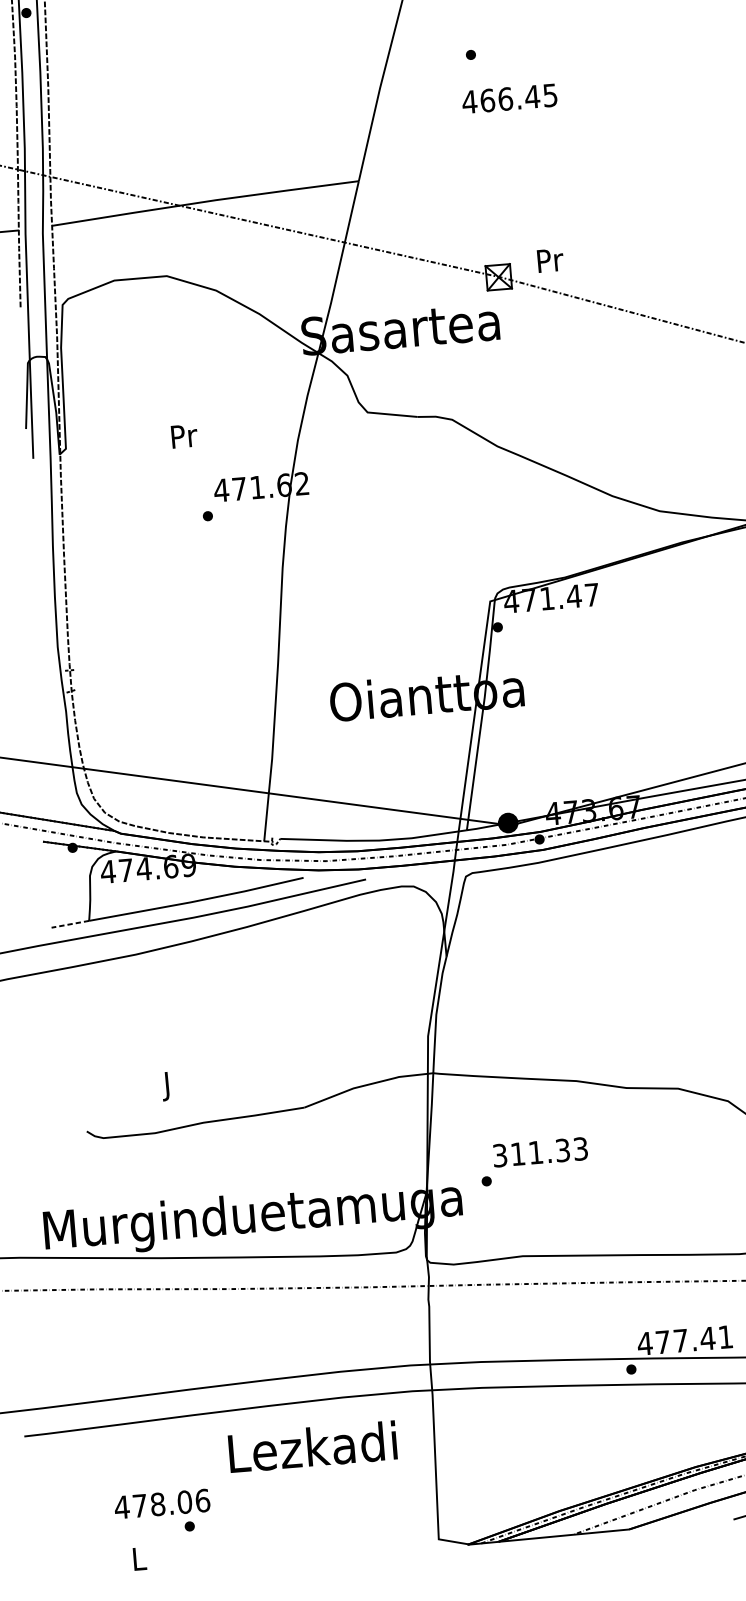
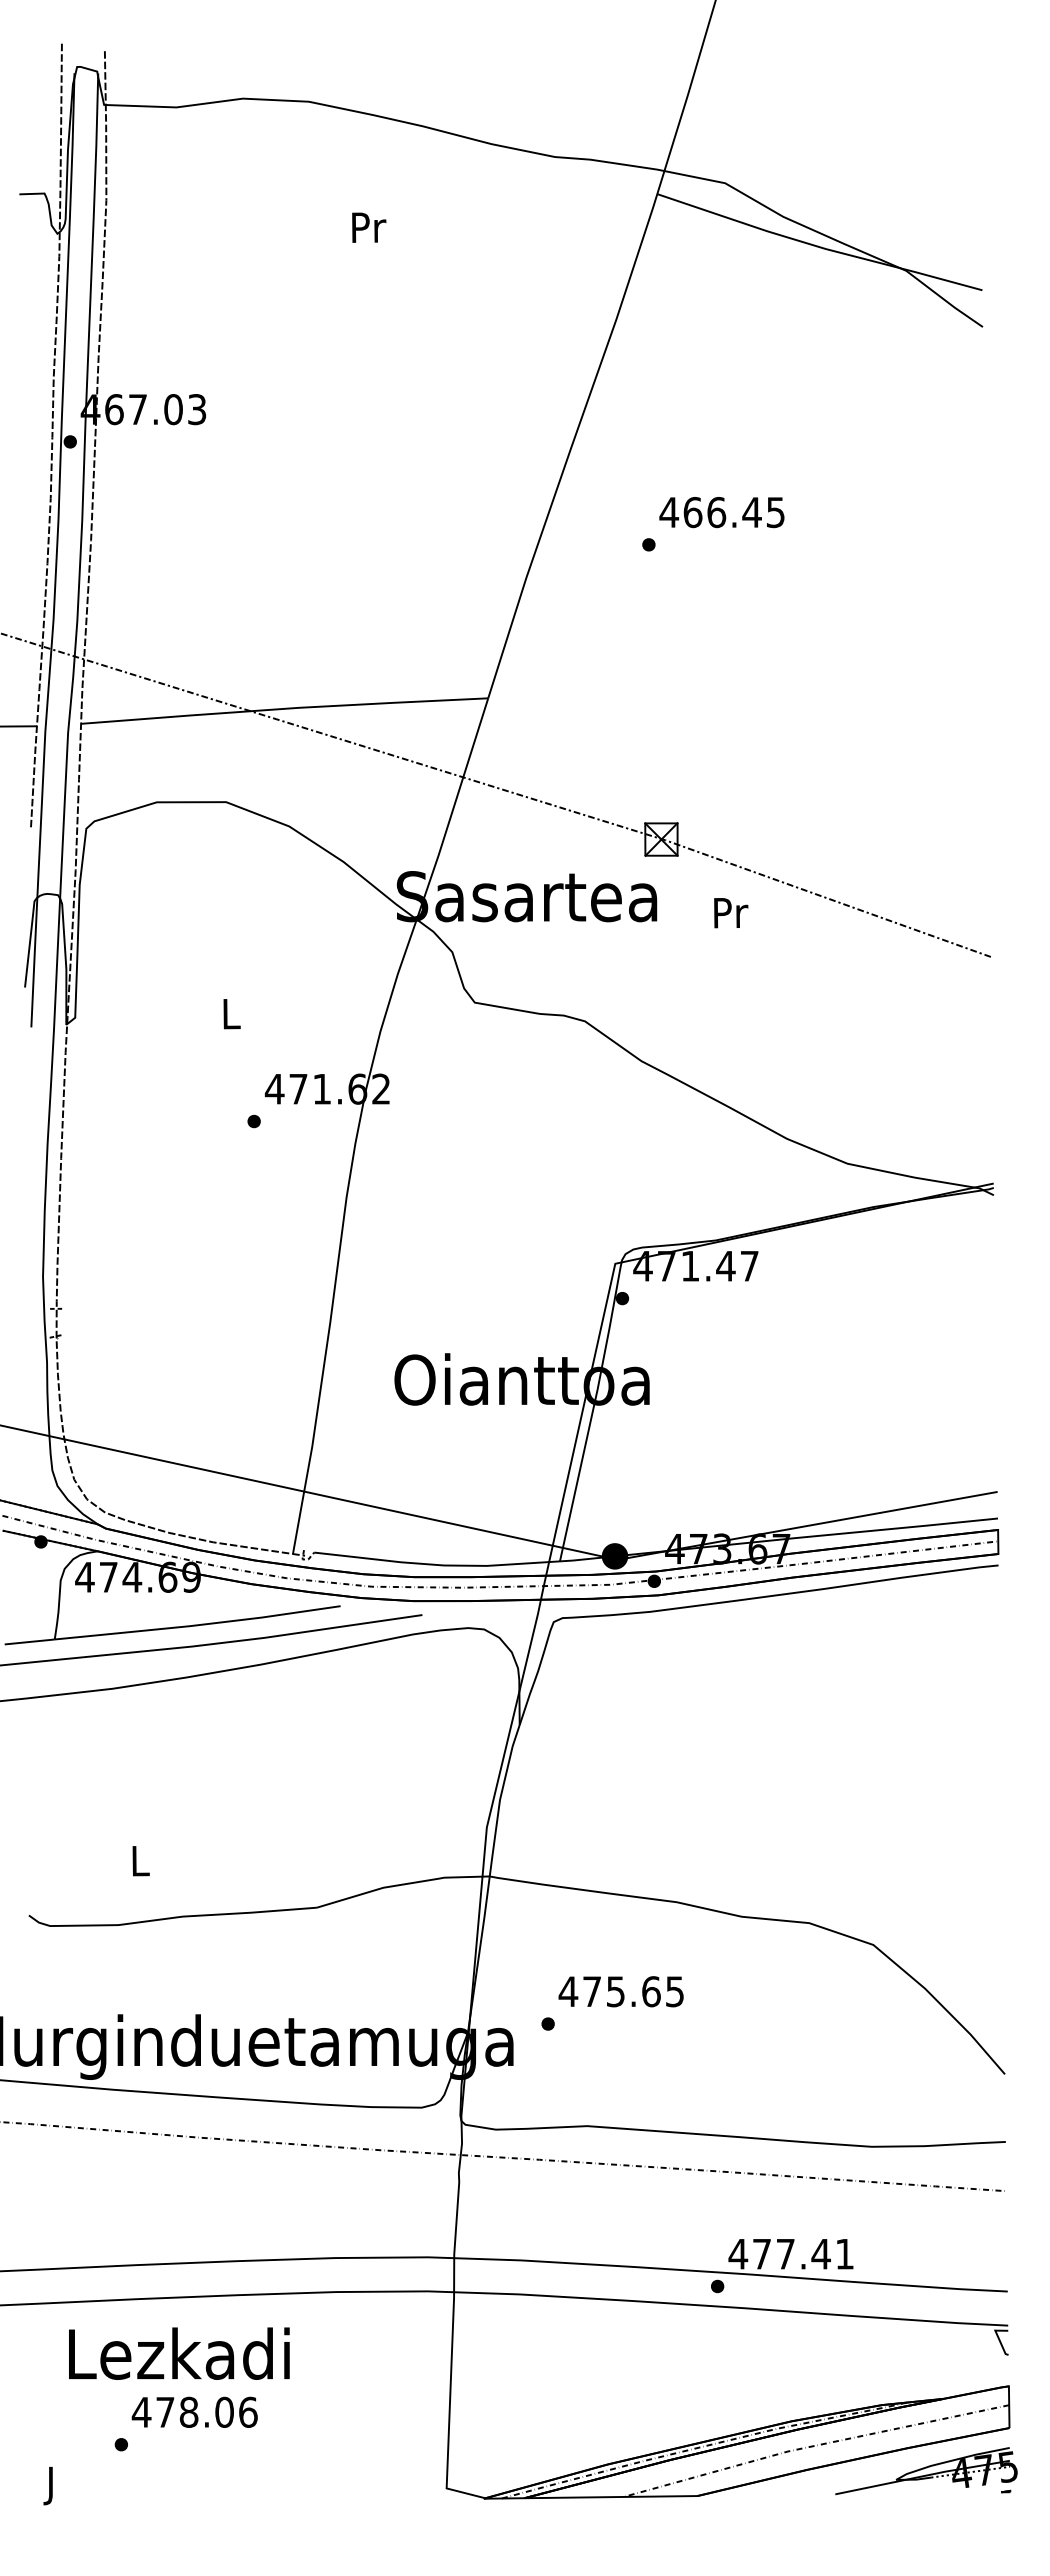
text: (509, 98) -> (721, 512), moved
text: (550, 260) -> (731, 913), moved
text: (184, 436) -> (232, 1014), Pr -> L
line: (70, 923) -> (30, 1641), dashed -> solid
text: (168, 1086) -> (140, 1865), J -> L
text: (539, 1152) -> (620, 1991), 311.33 -> 475.65
text: (312, 1446) -> (179, 2353), moved
text: (162, 1503) -> (194, 2411), moved
text: (139, 1562) -> (51, 2486), L -> J

